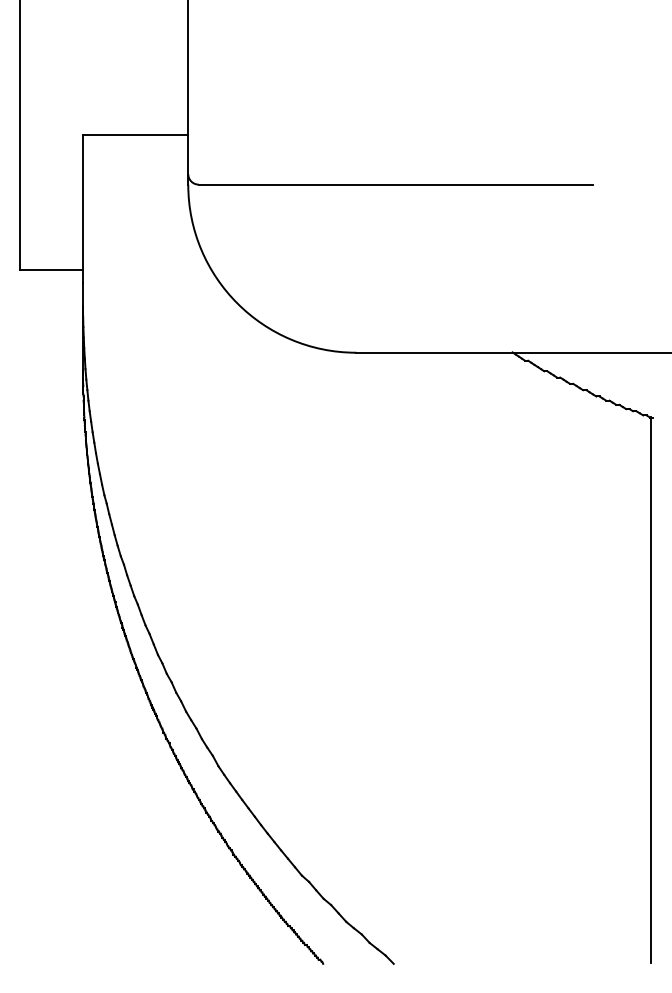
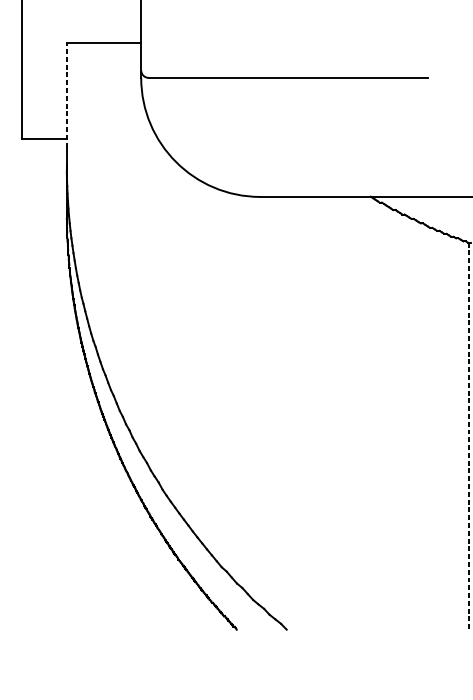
line: (83, 209) -> (67, 95), solid -> dashed
line: (650, 690) -> (468, 436), solid -> dashed

